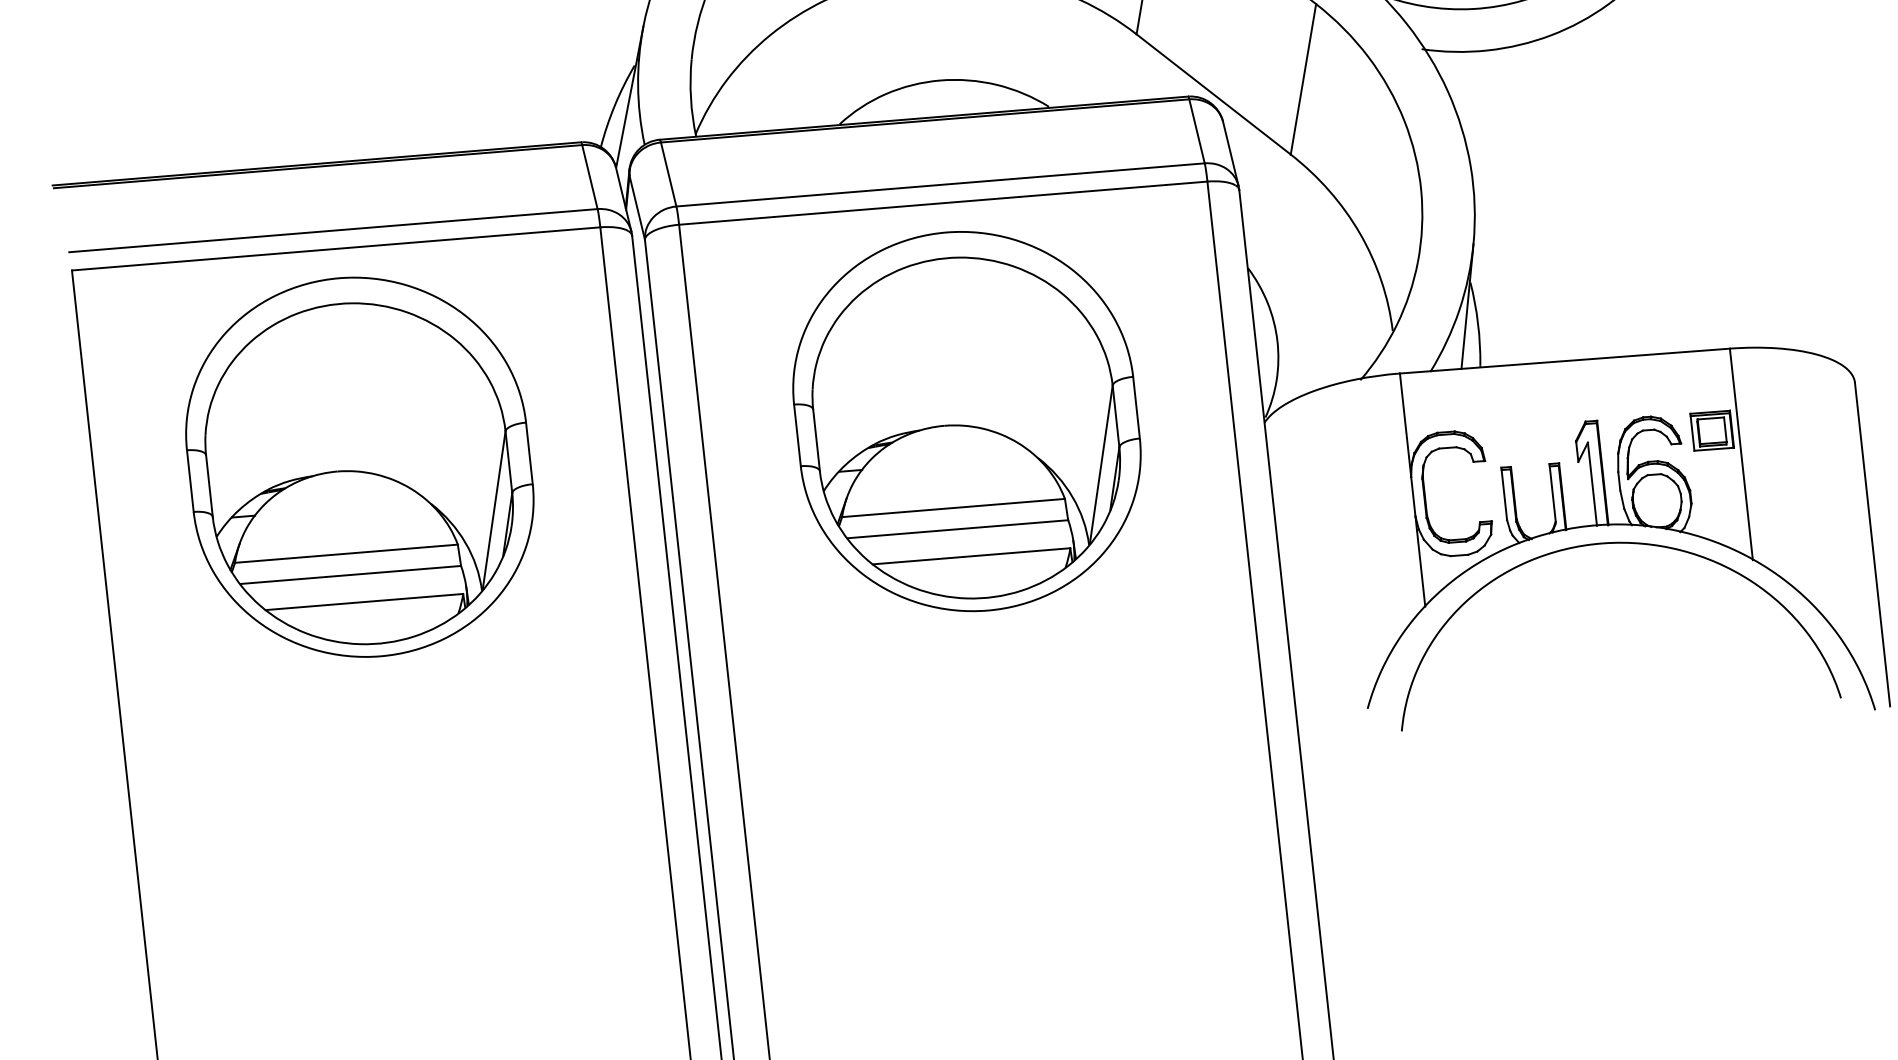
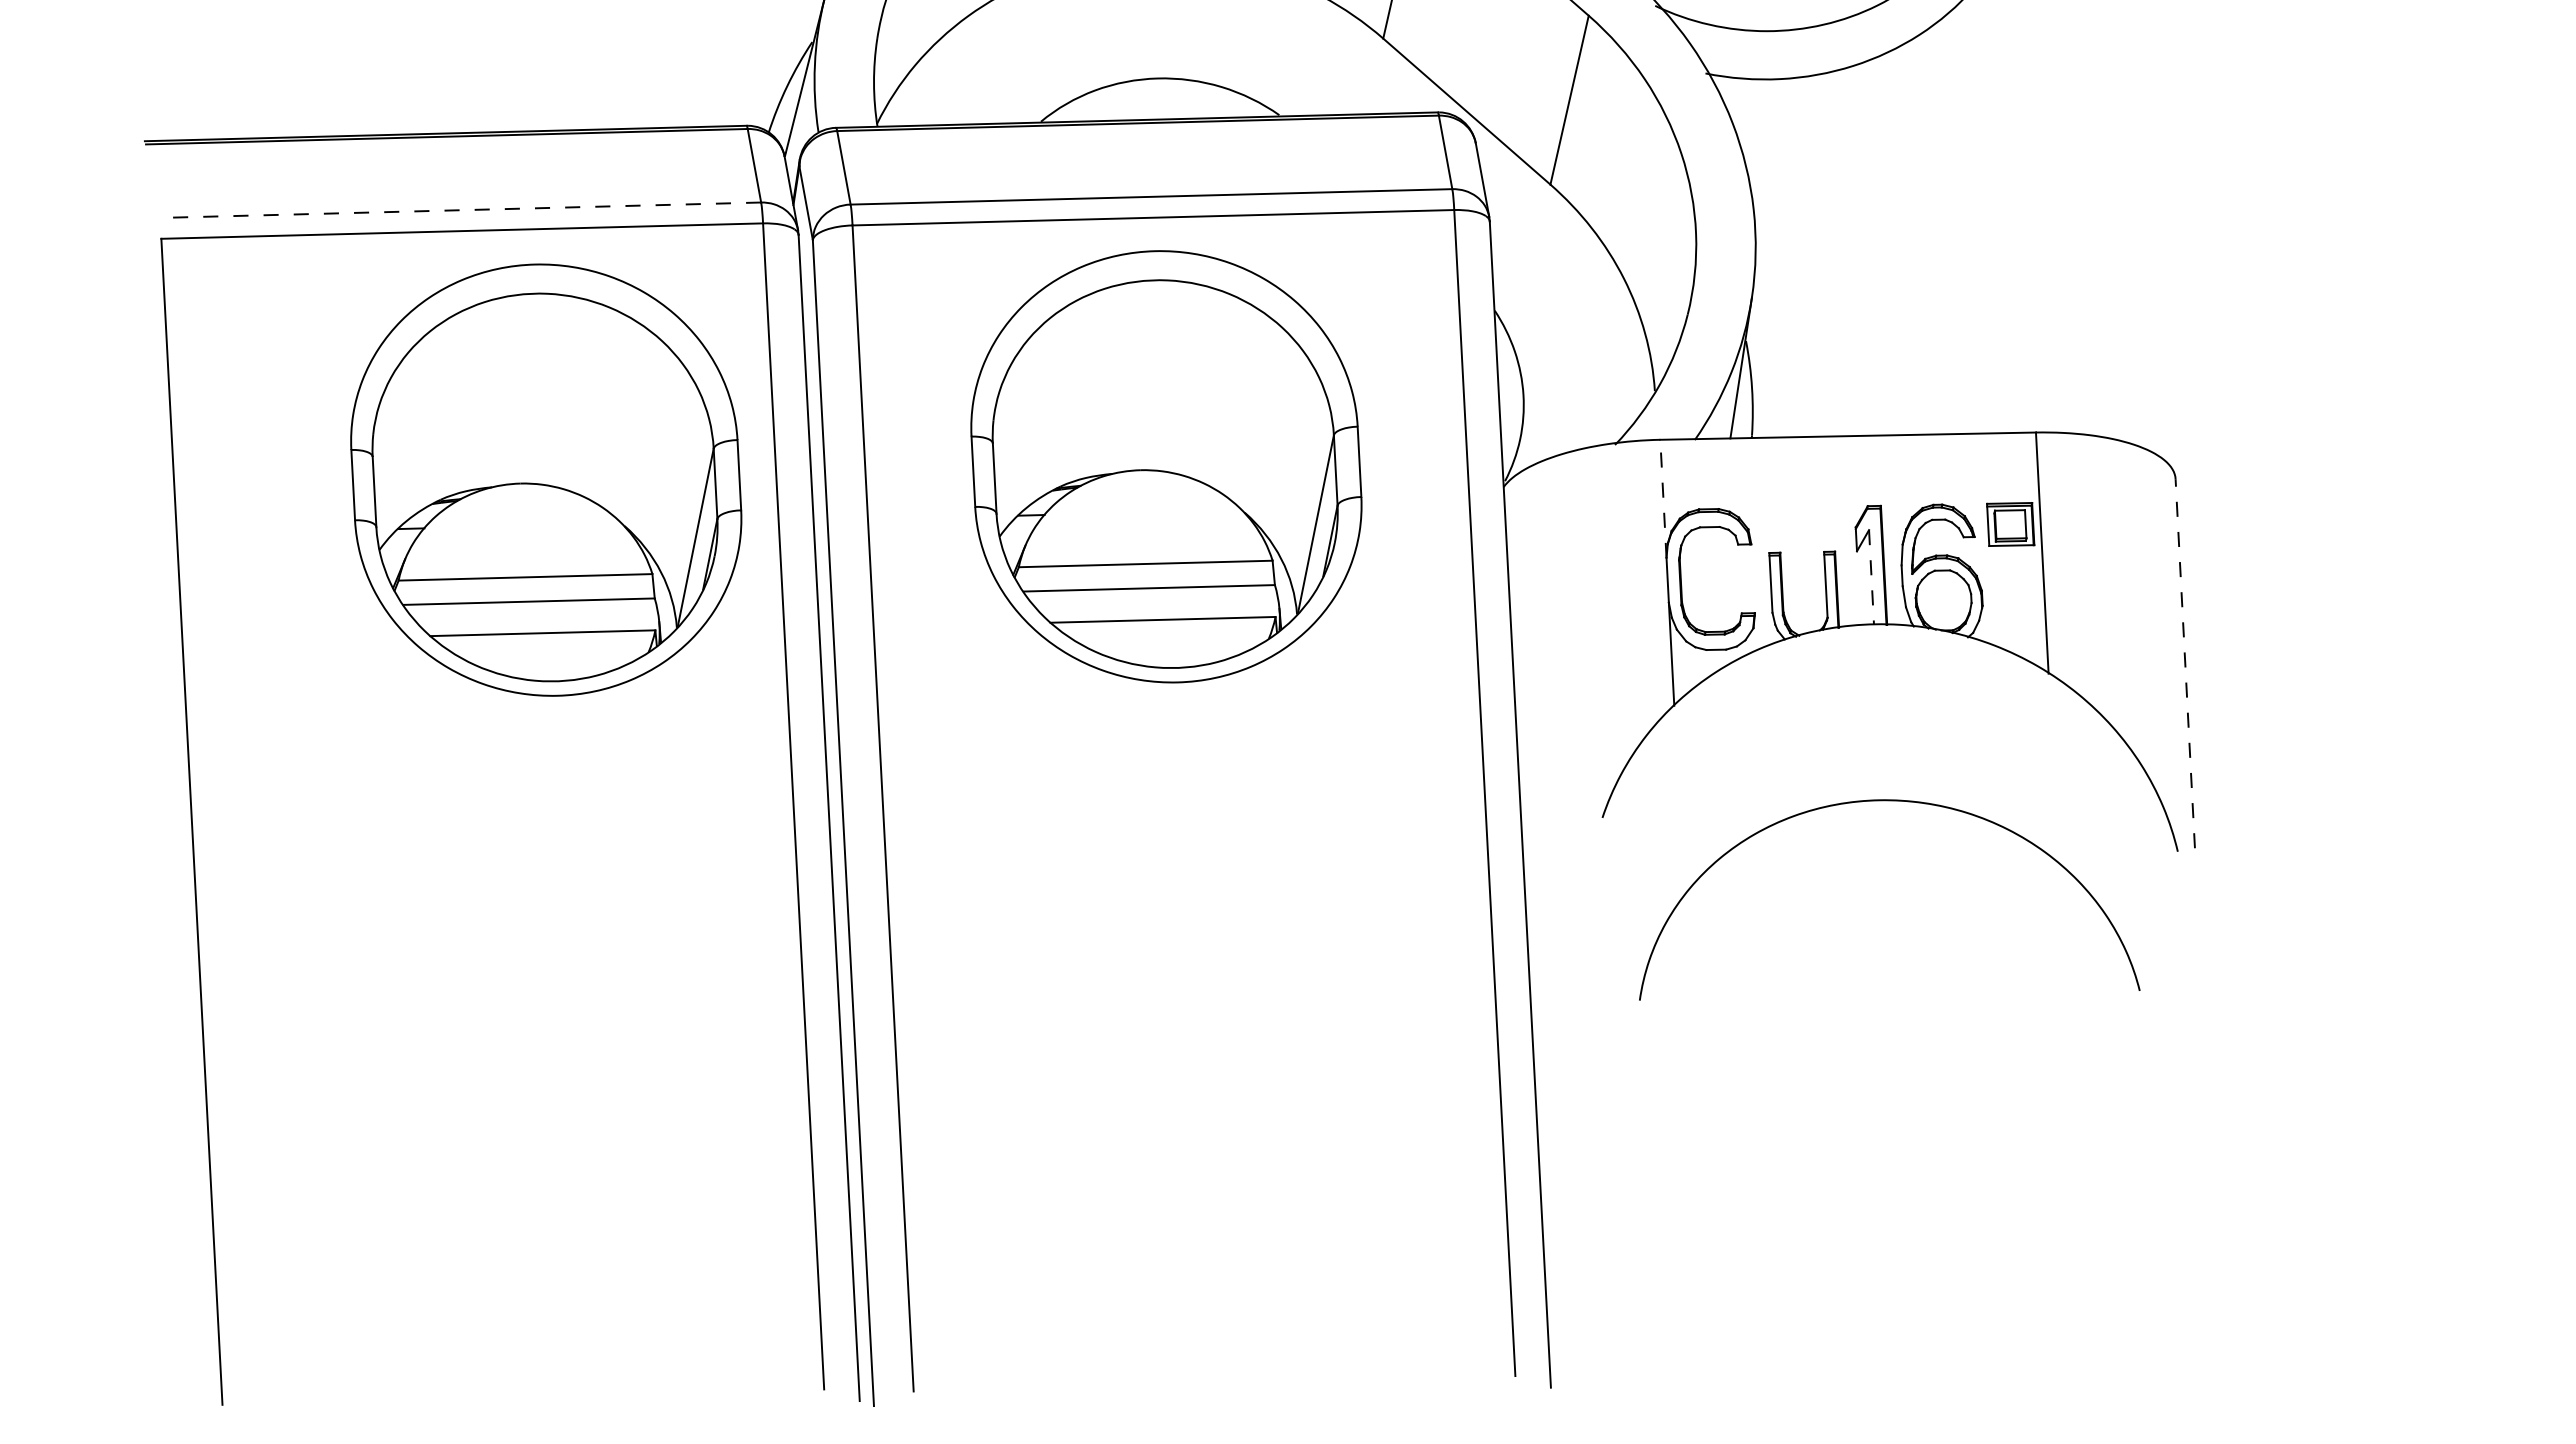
line: (333, 230) -> (460, 210), solid -> dashed
line: (1405, 424) -> (1663, 498), solid -> dashed
part: (360, 466) -> (546, 479), moved
line: (1592, 484) -> (1871, 577), solid -> dashed
curve: (1611, 544) -> (1889, 801), moved
line: (1872, 544) -> (2185, 663), solid -> dashed

